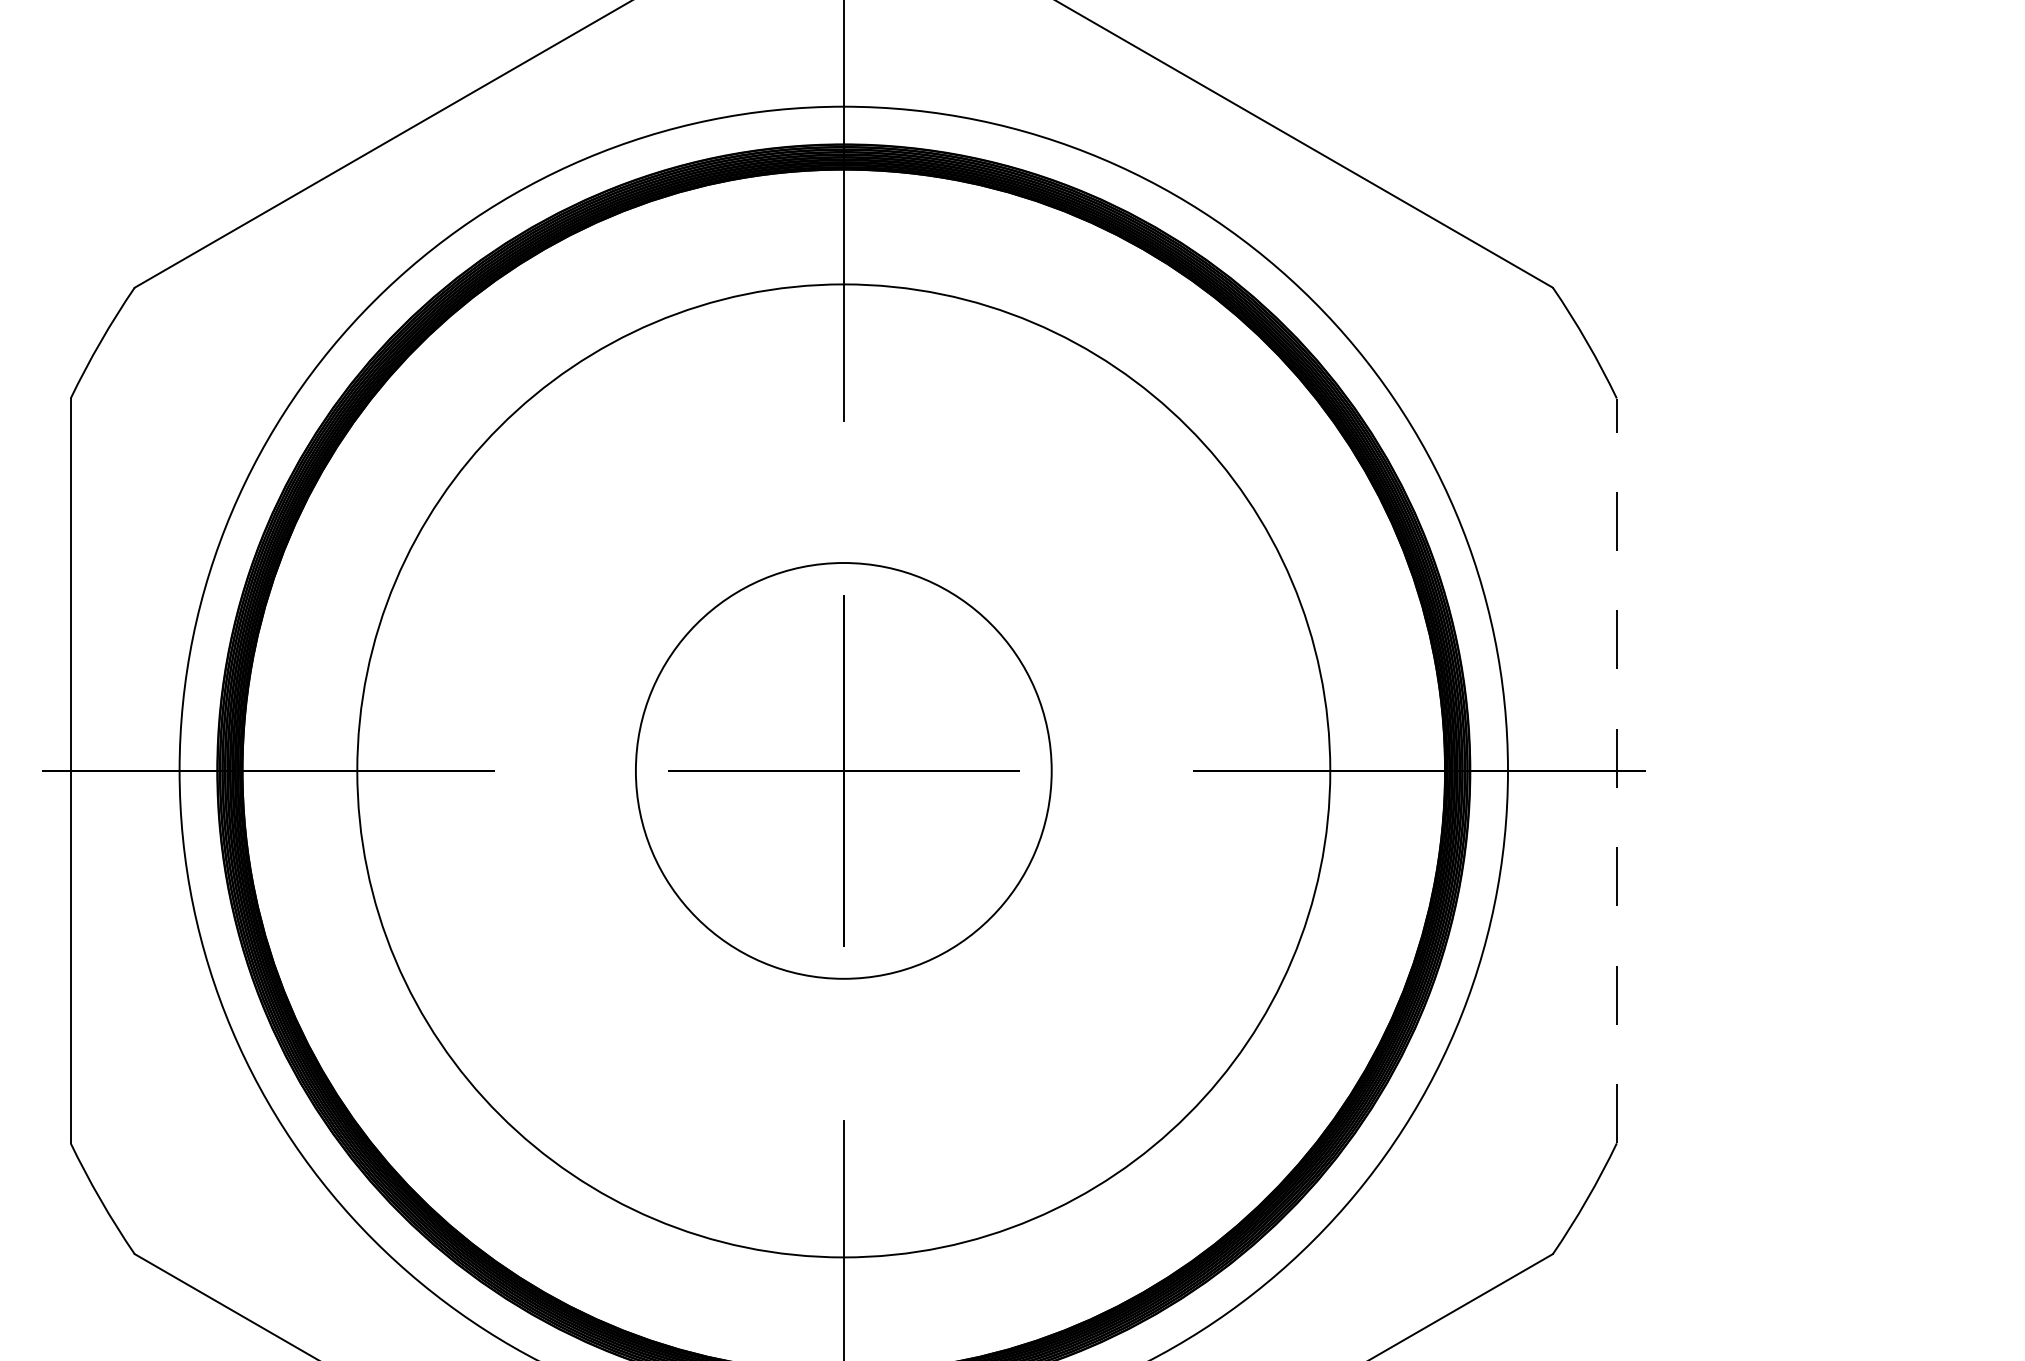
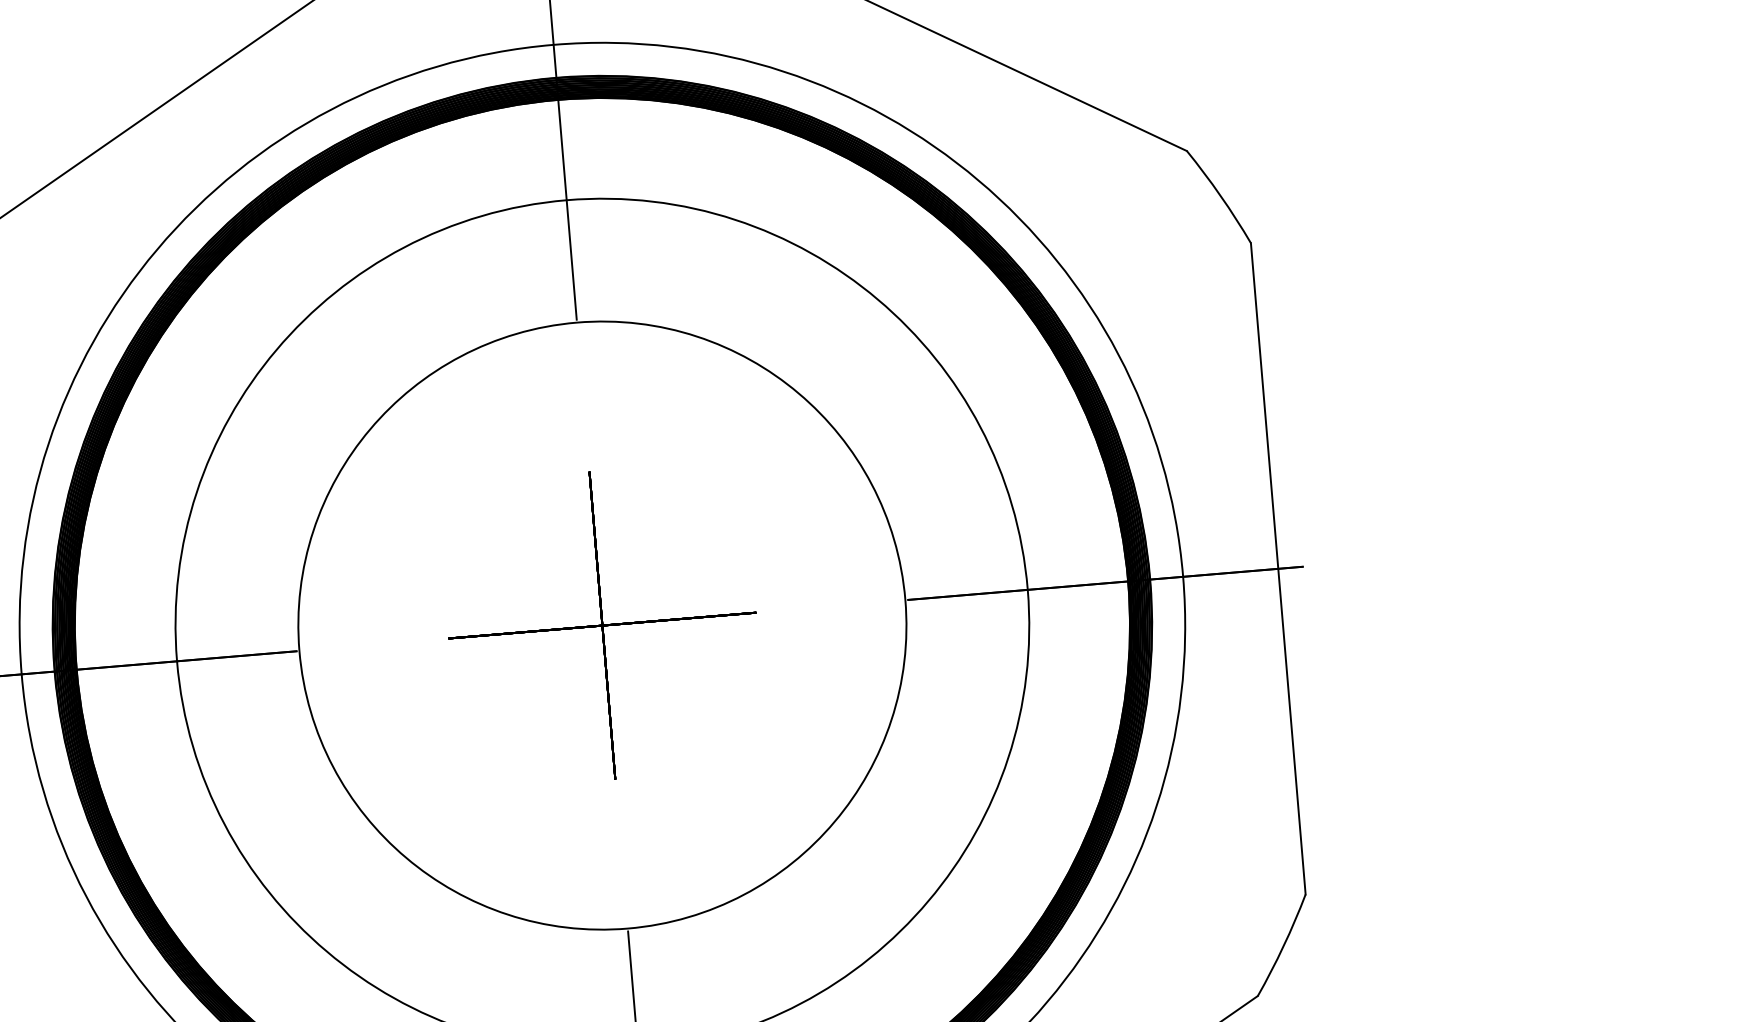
circle: (843, 770) -> (602, 625), size x1.67
line: (1616, 770) -> (1277, 568), dashed -> solid

